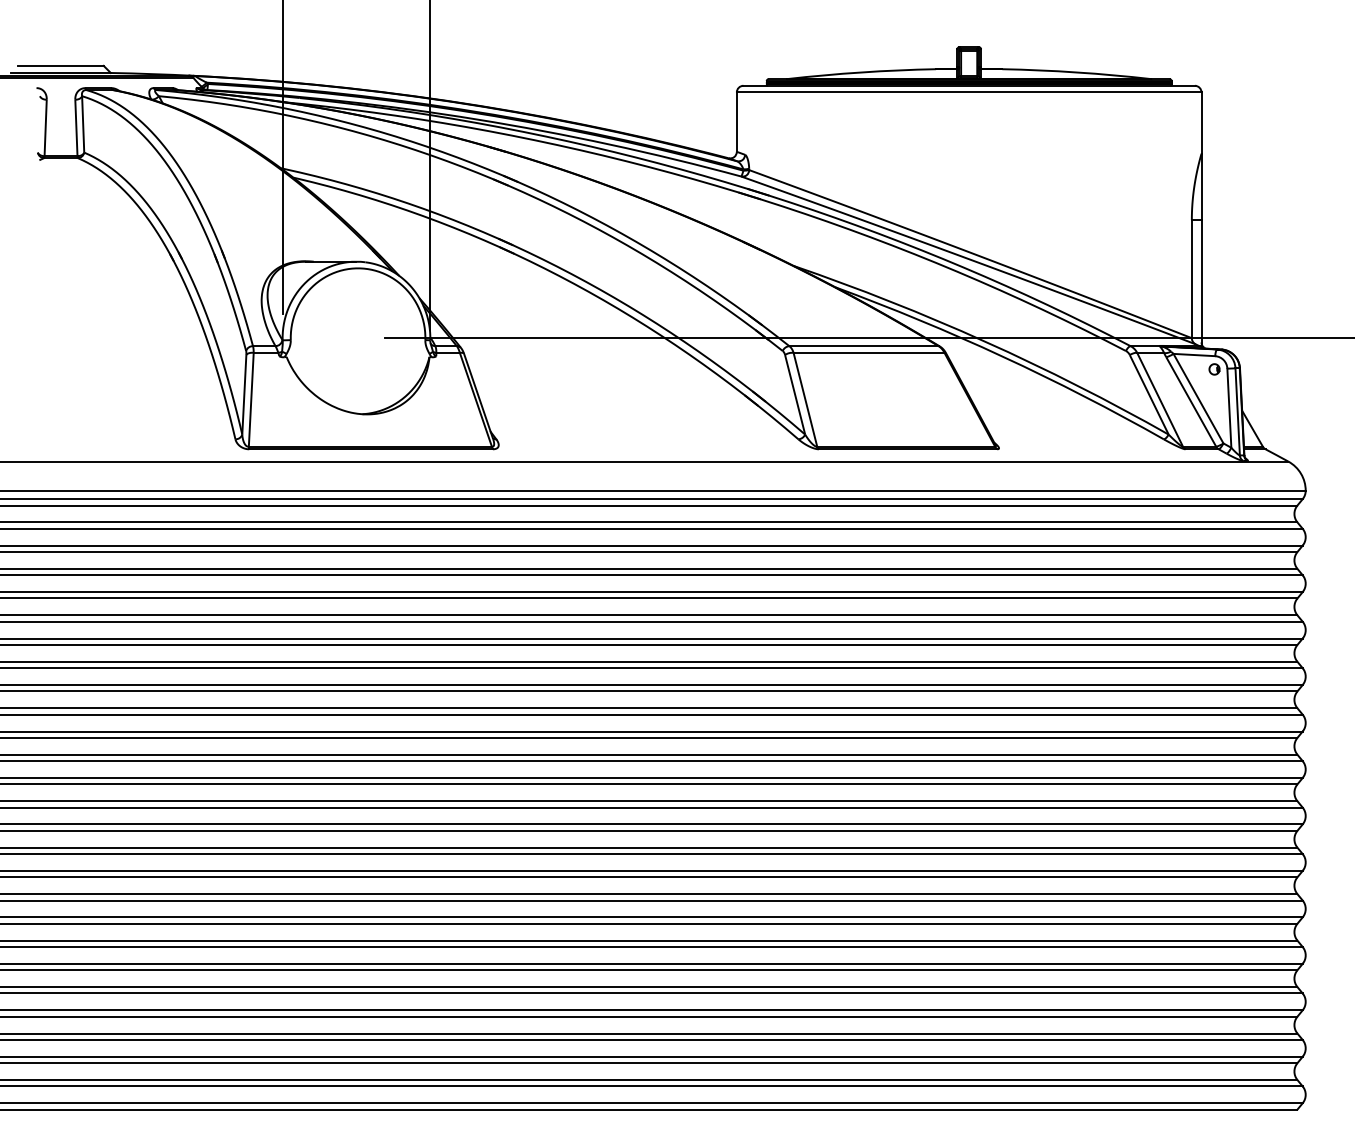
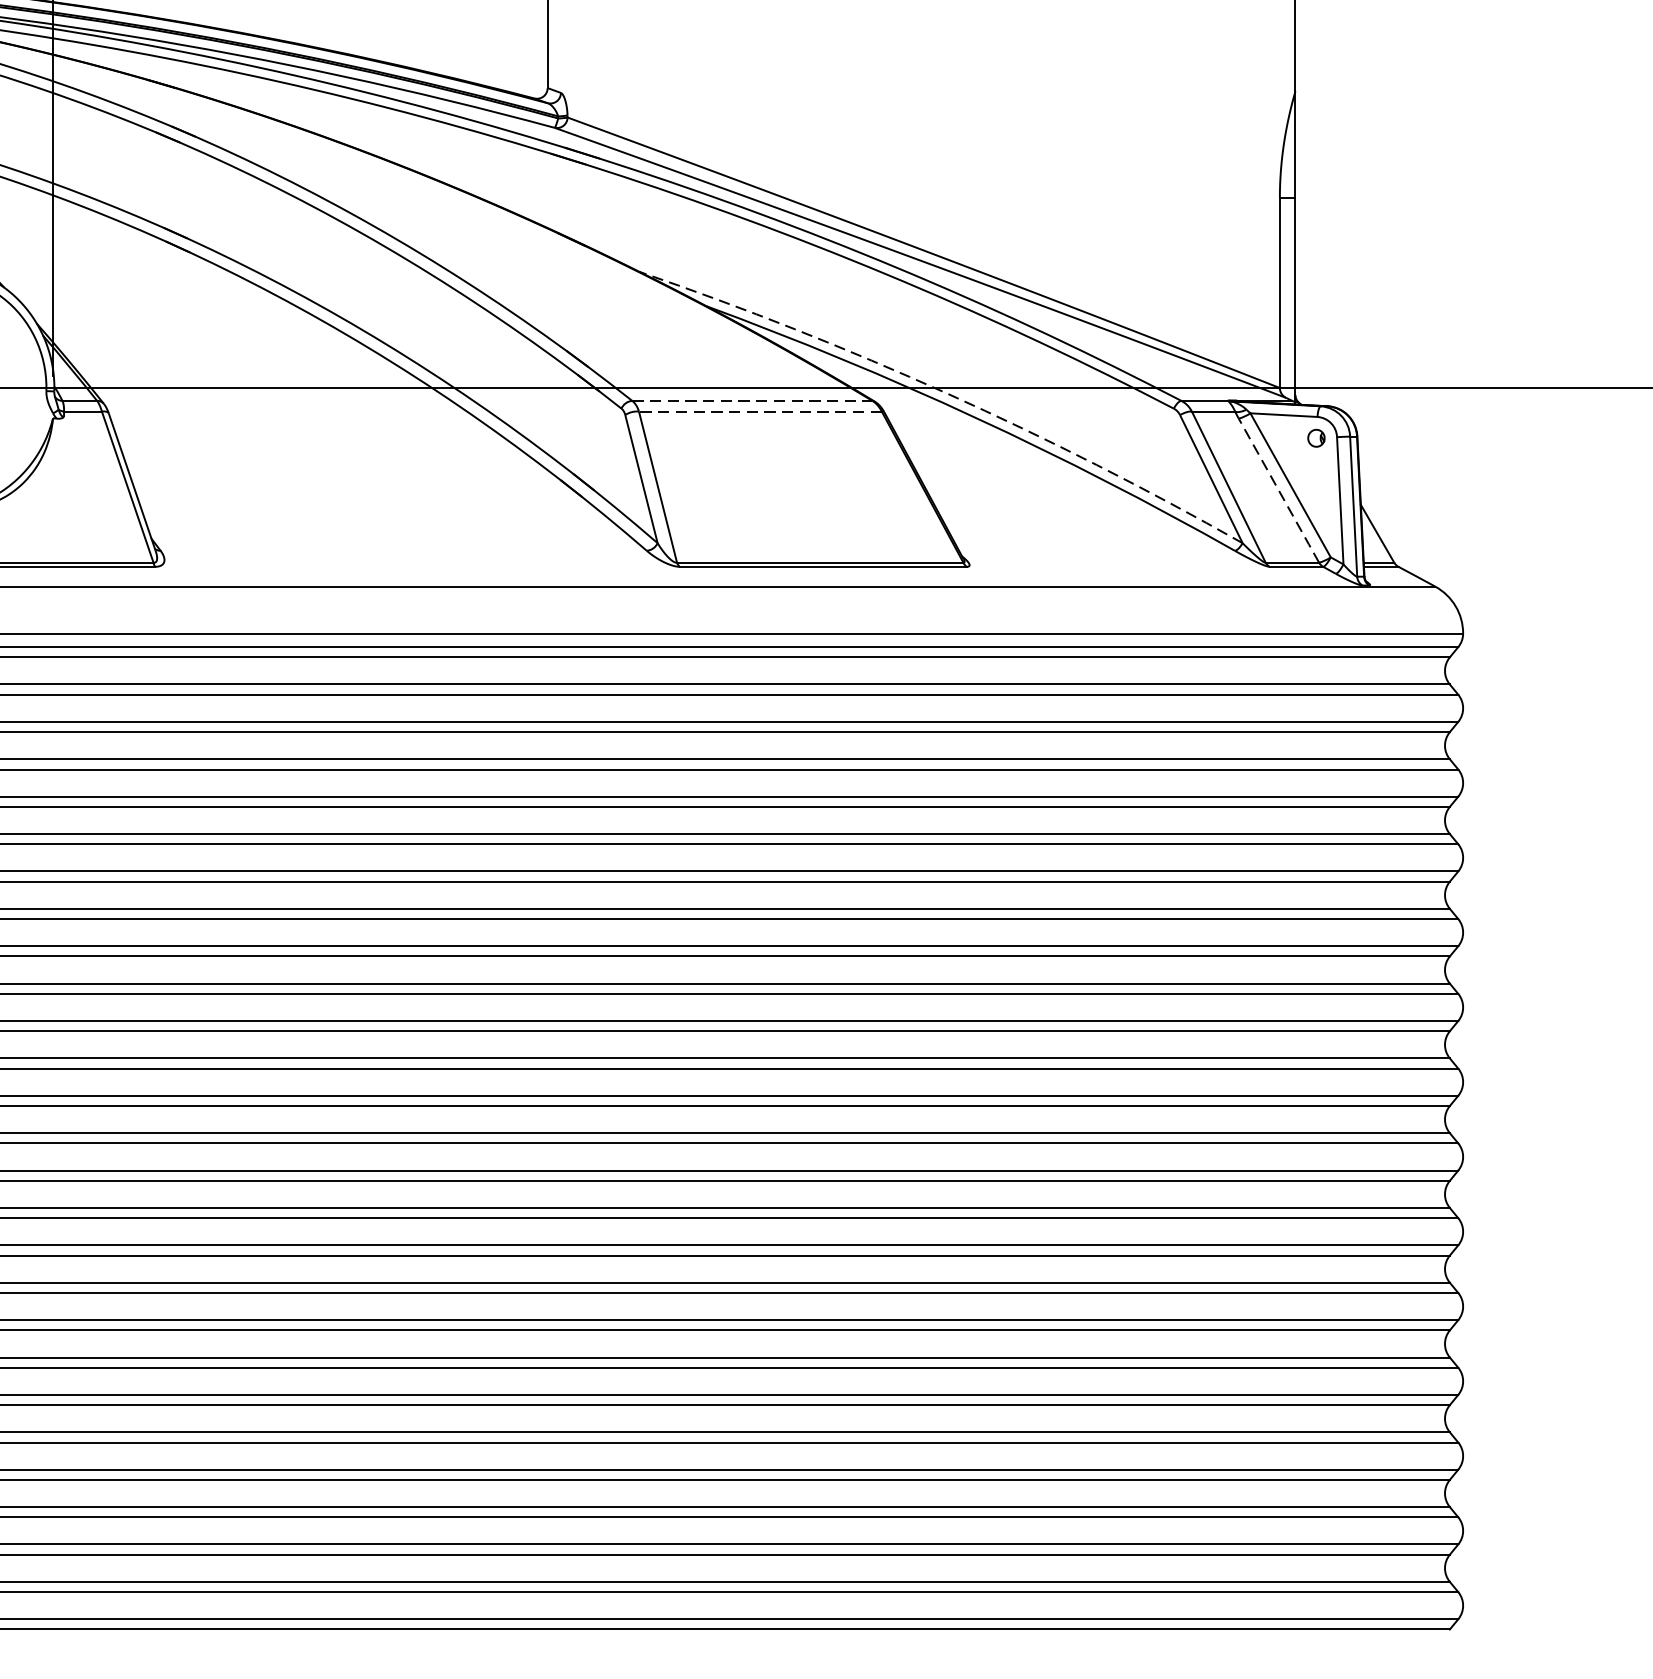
arc: (985, 341) -> (947, 393), solid -> dashed
line: (864, 346) -> (753, 401), solid -> dashed
line: (868, 352) -> (759, 411), solid -> dashed
line: (1191, 402) -> (1279, 491), solid -> dashed

